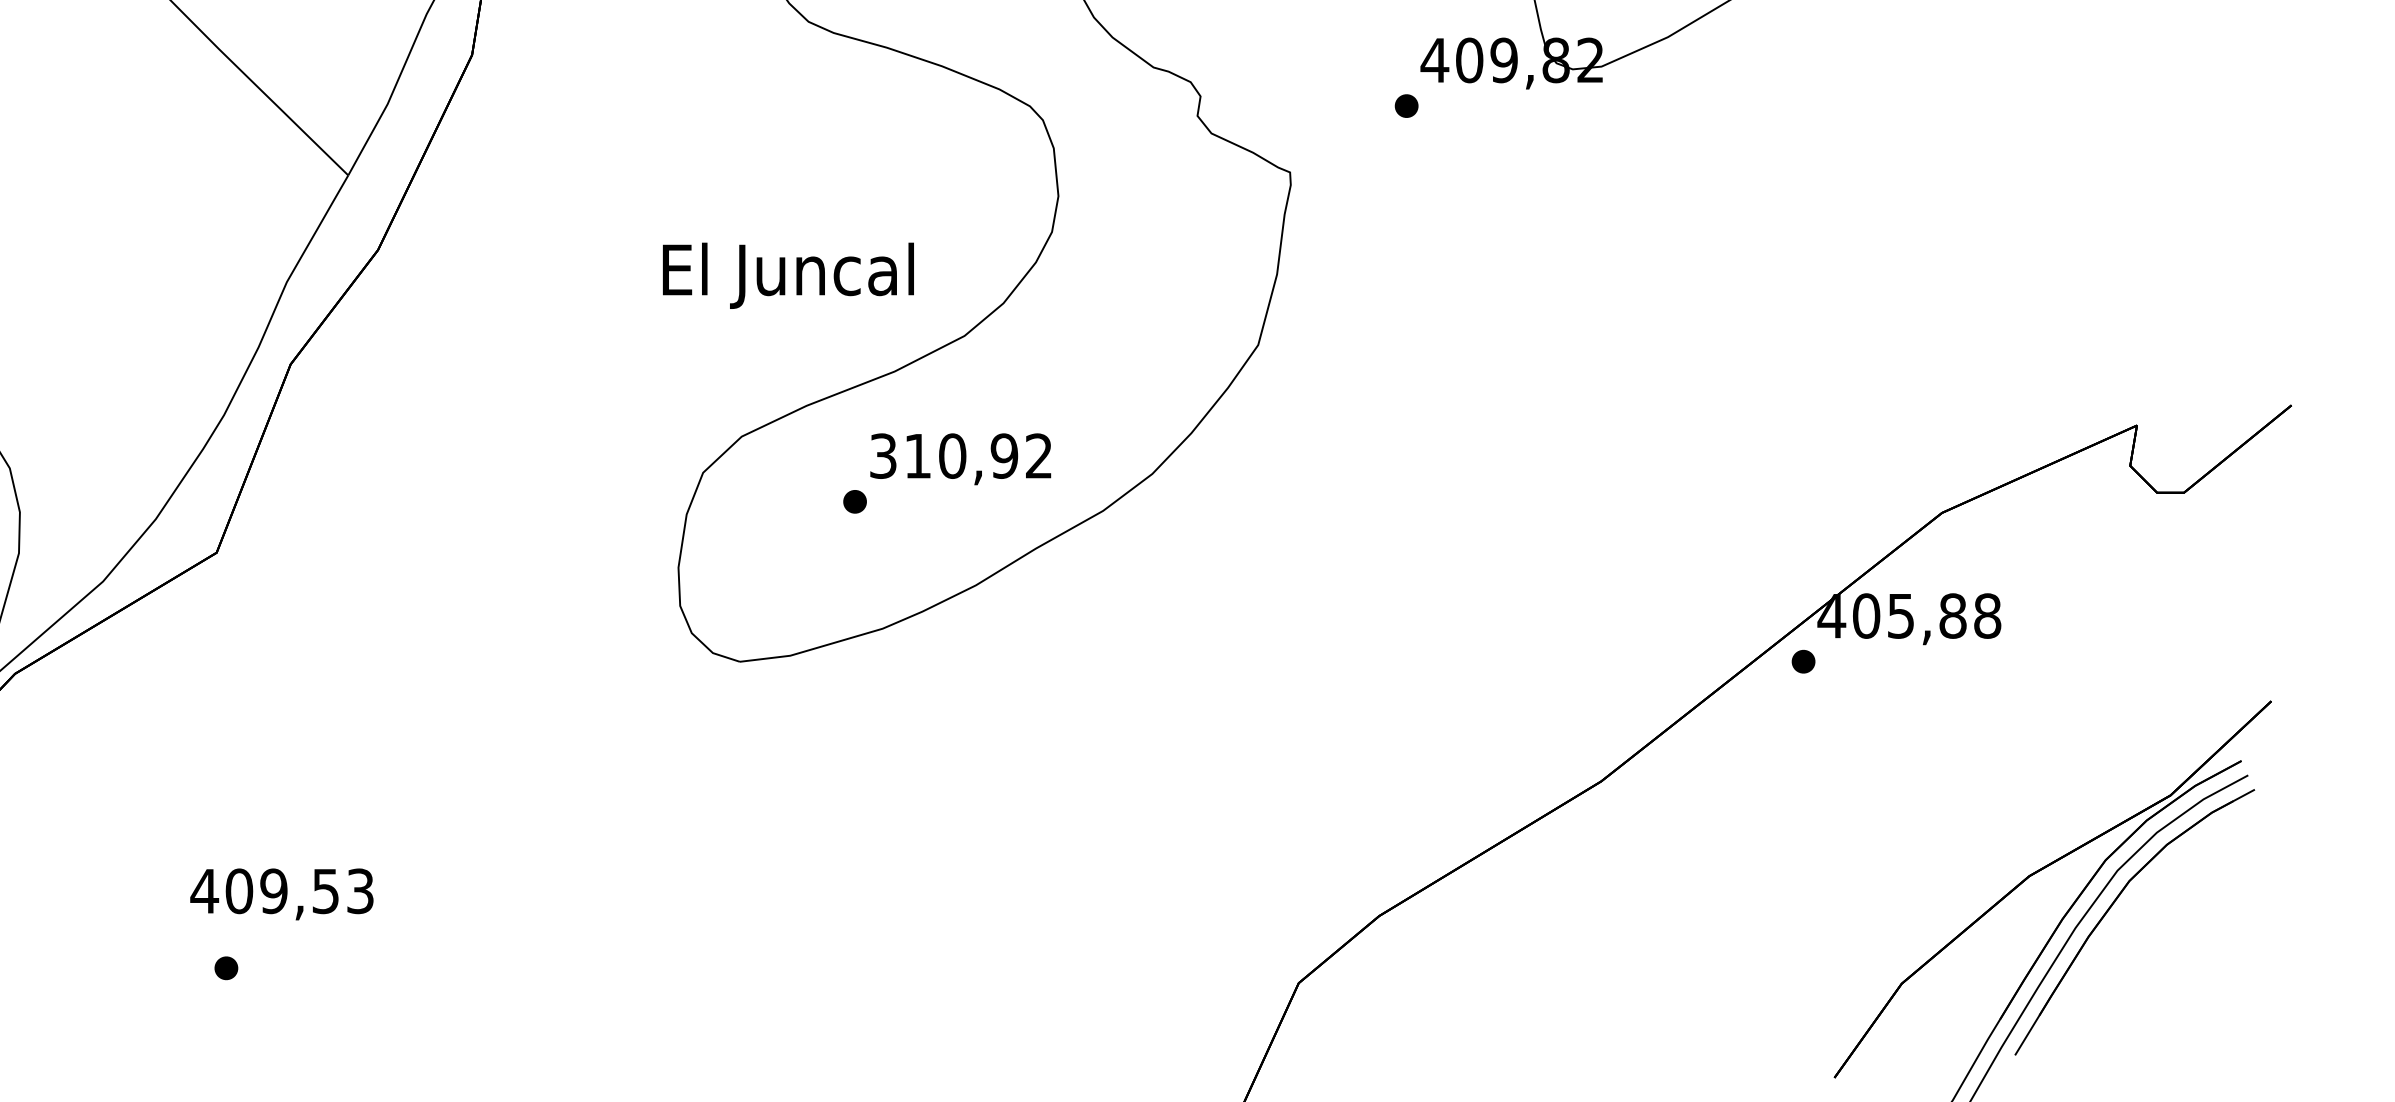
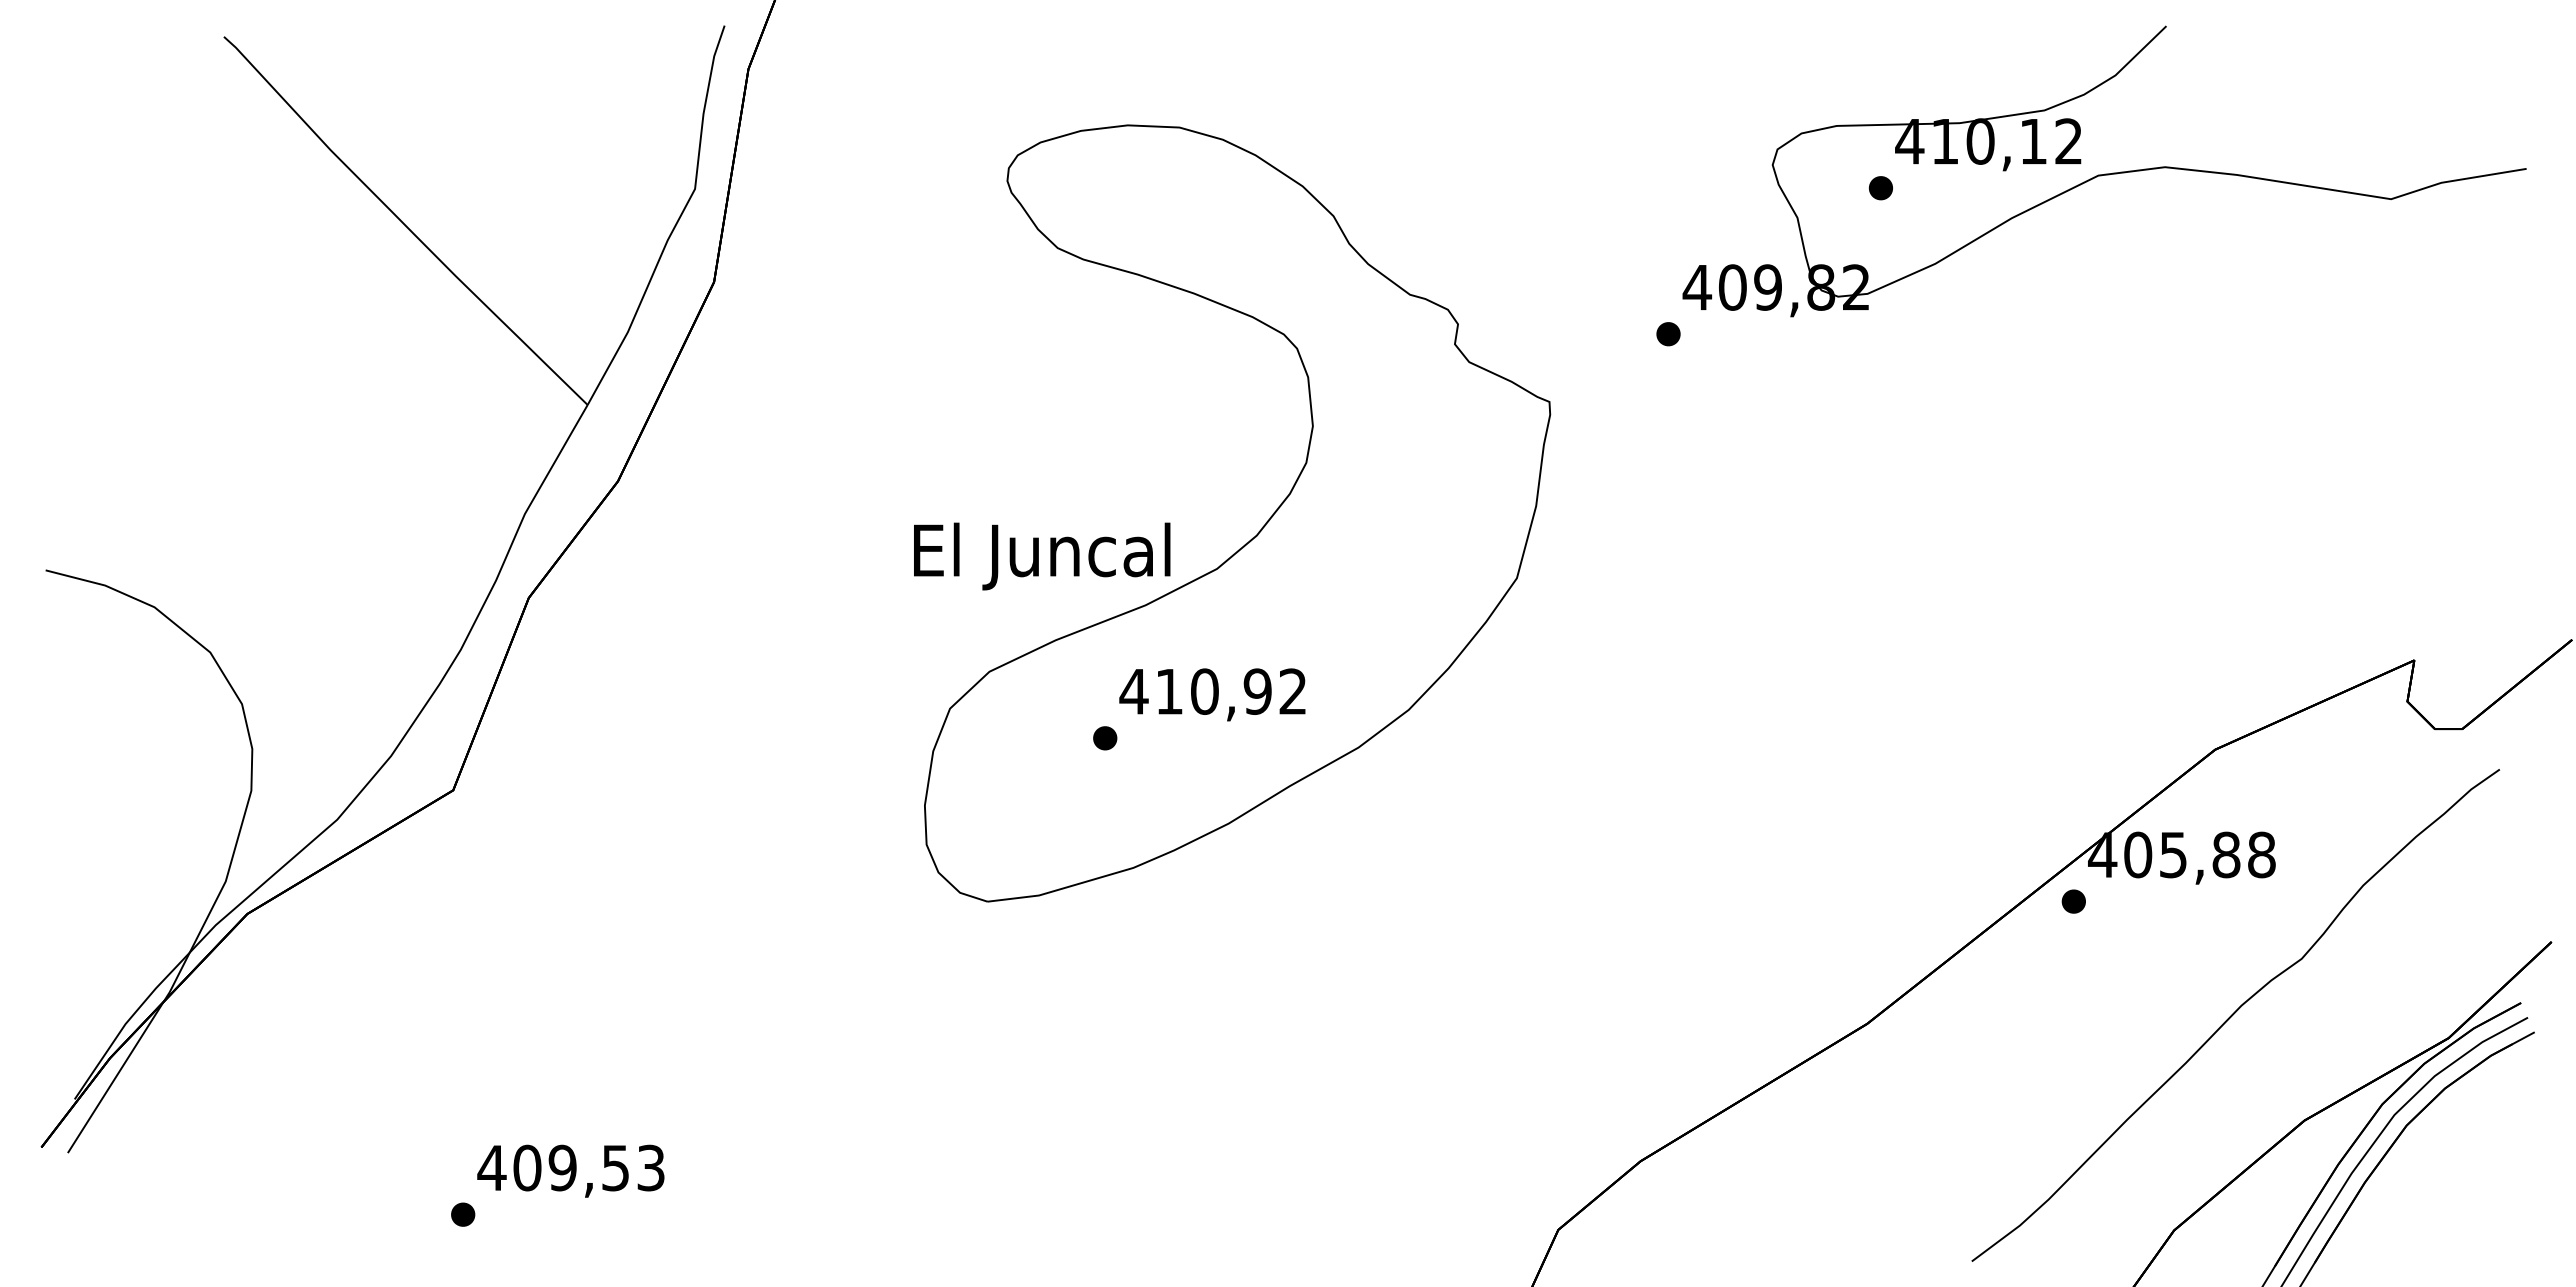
text: (788, 275) -> (1042, 556), moved
text: (882, 455) -> (1133, 691), 310,92 -> 410,92
curve: (1960, 772) -> (2234, 1014), added
text: (281, 893) -> (570, 1170), moved

